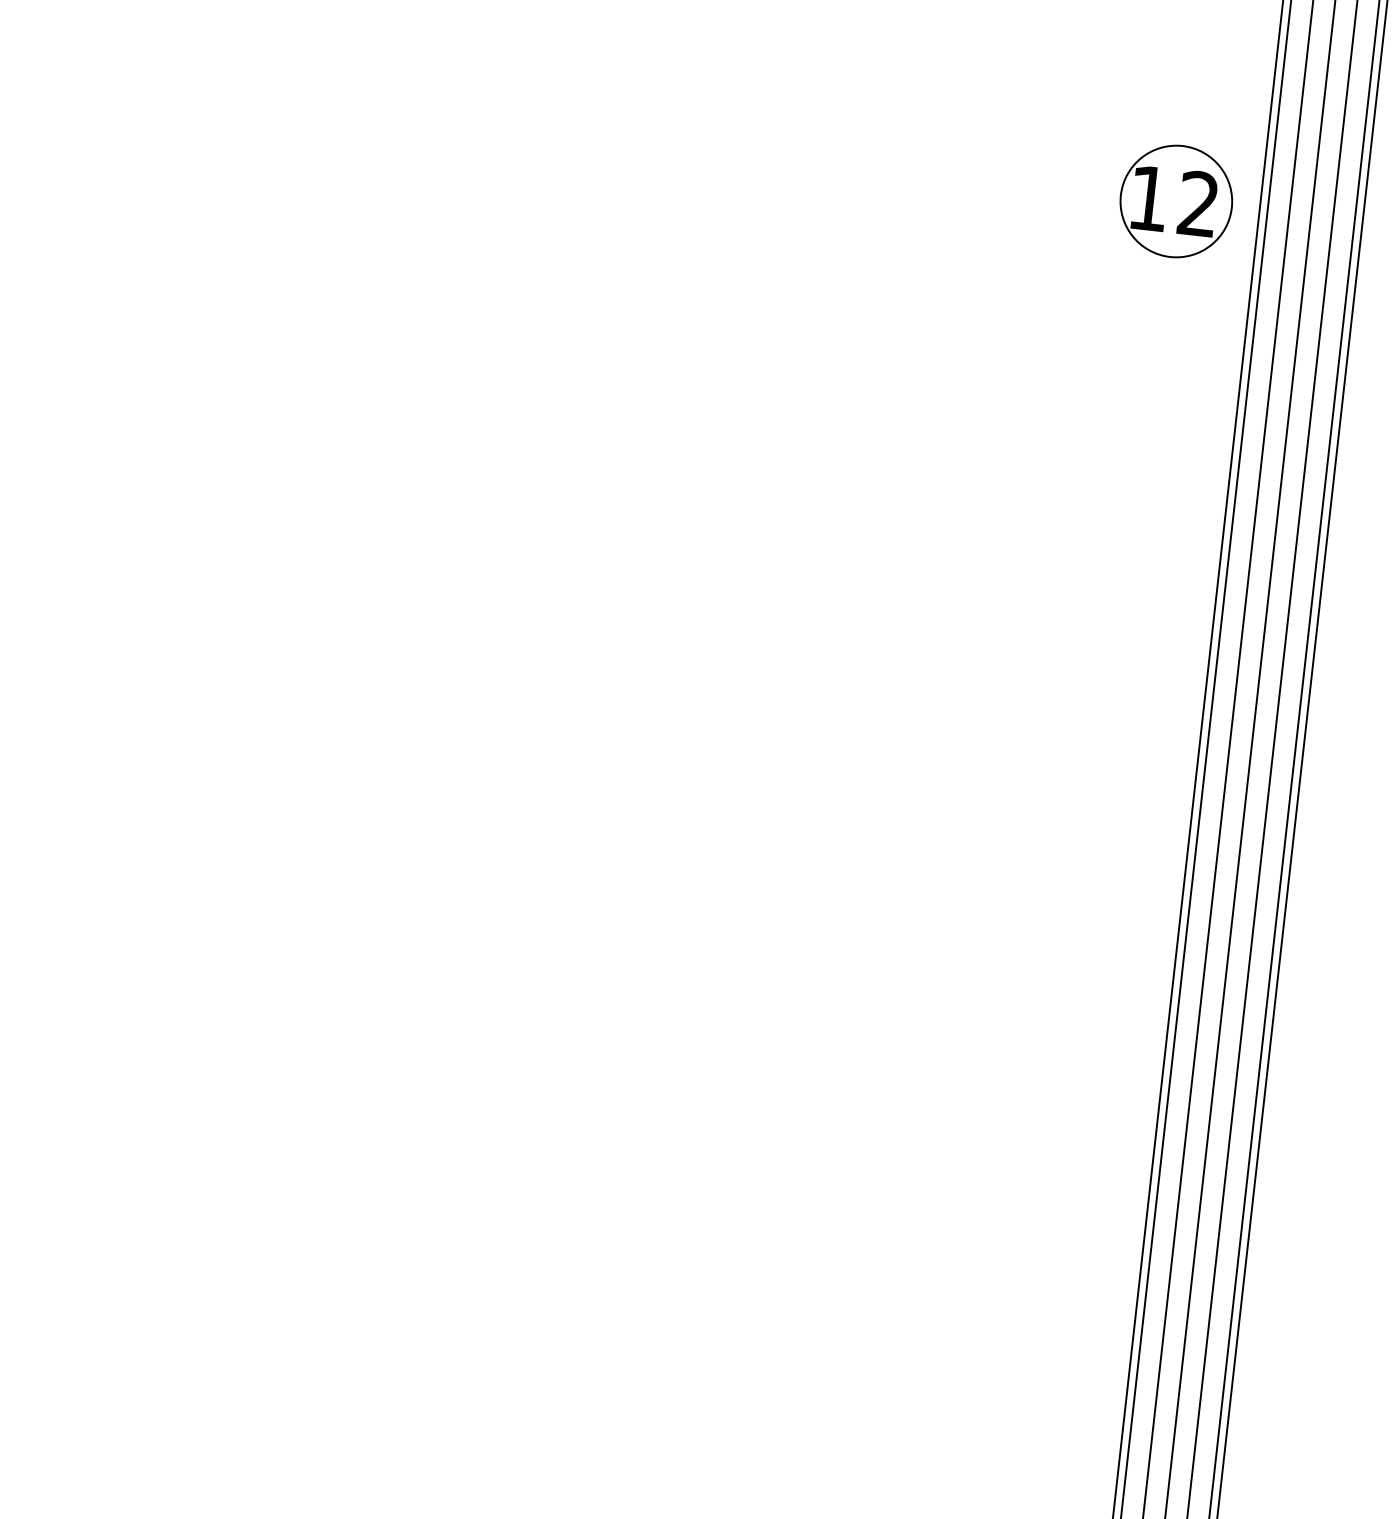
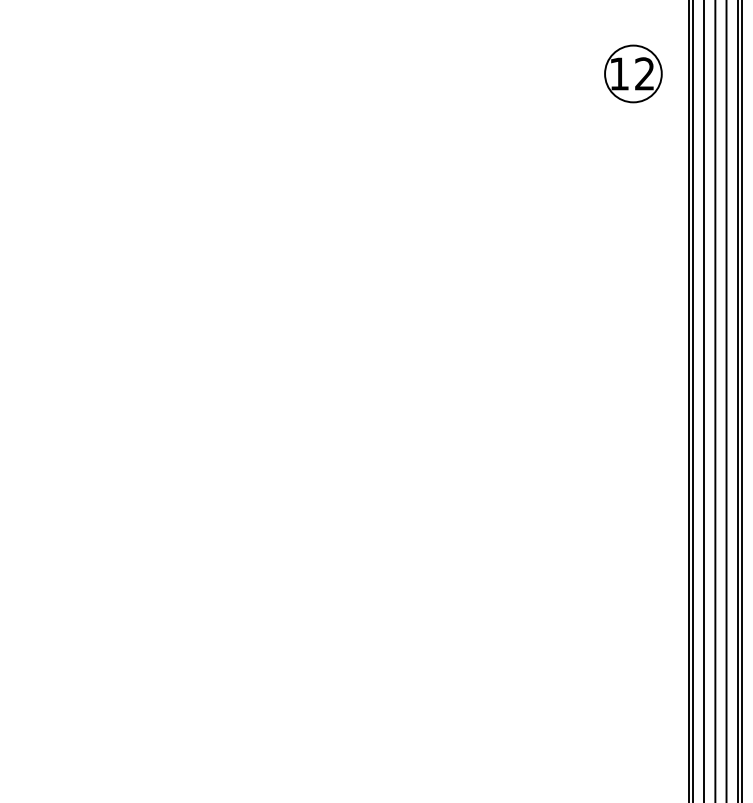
part: (1176, 200) -> (633, 73), moved

